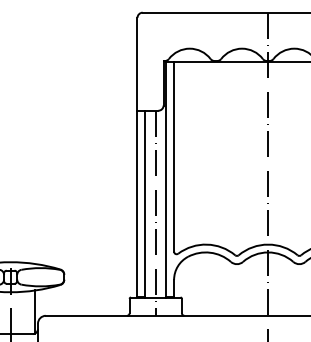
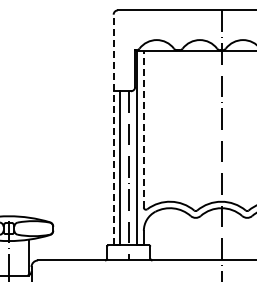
line: (173, 155) -> (143, 128), solid -> dashed
line: (137, 157) -> (113, 129), solid -> dashed

